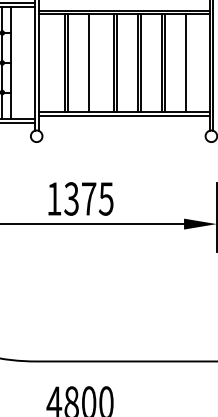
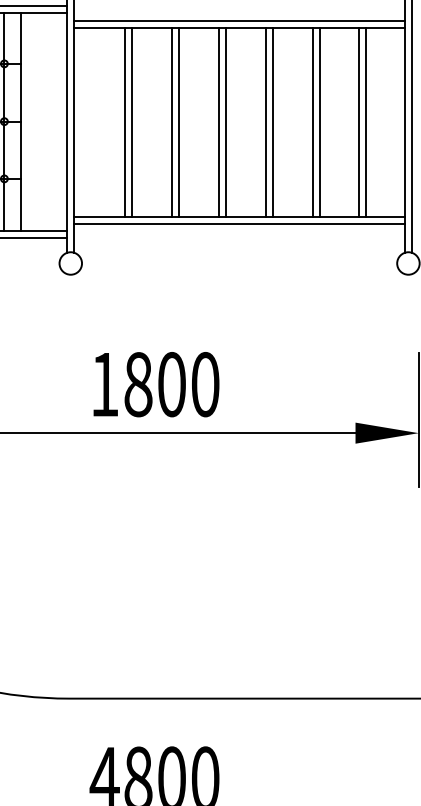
line: (92, 63) -> (178, 122), added
line: (189, 63) -> (366, 122), added
text: (88, 198) -> (170, 383), 1375 -> 1800

